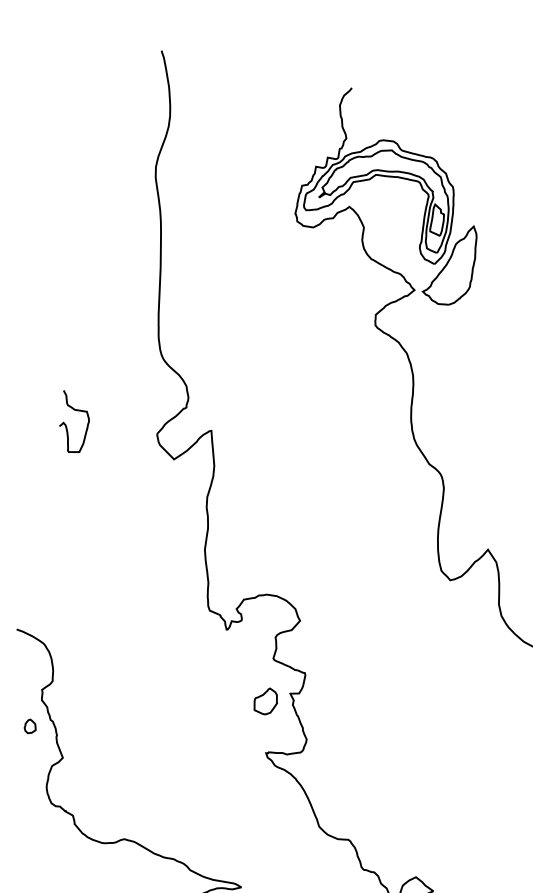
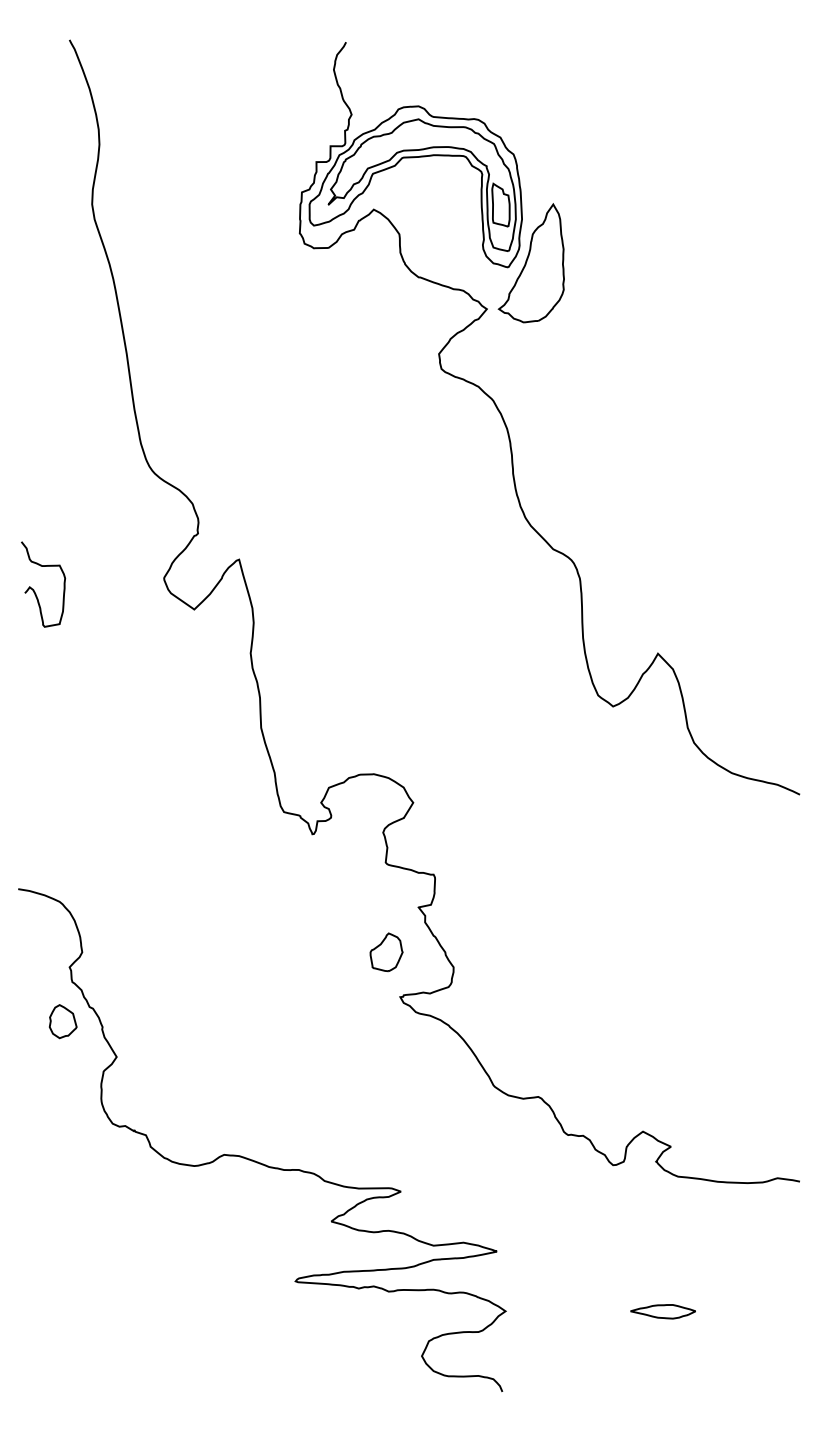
part: (265, 701) -> (386, 952), moved
part: (30, 726) -> (63, 1021), size x1.67

